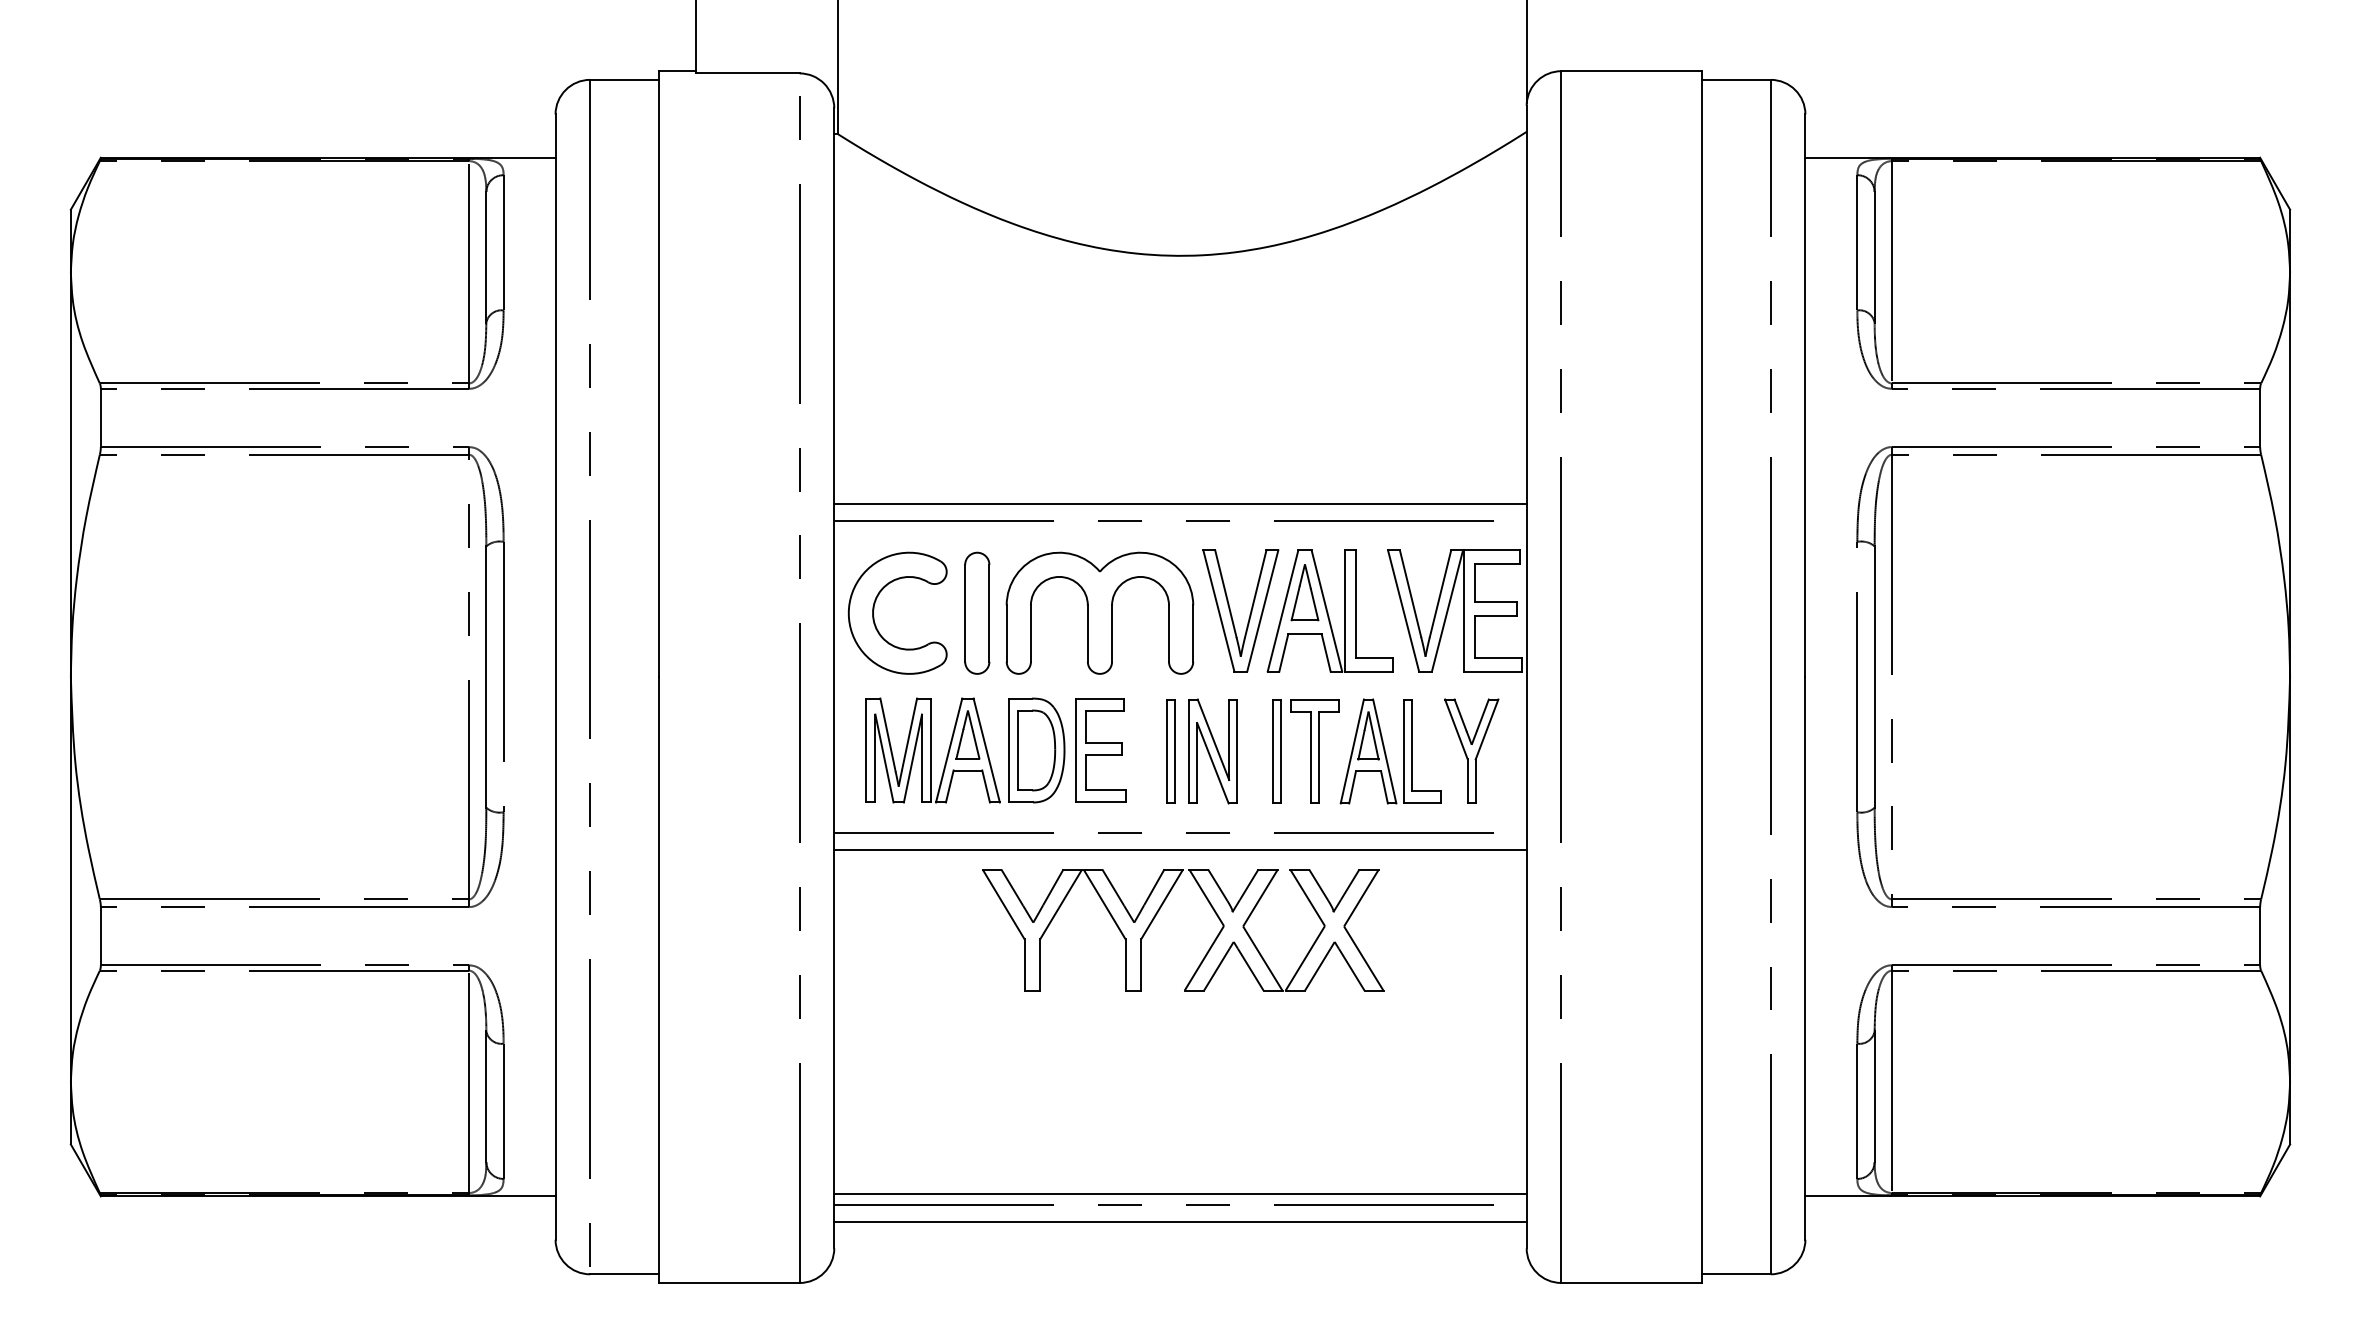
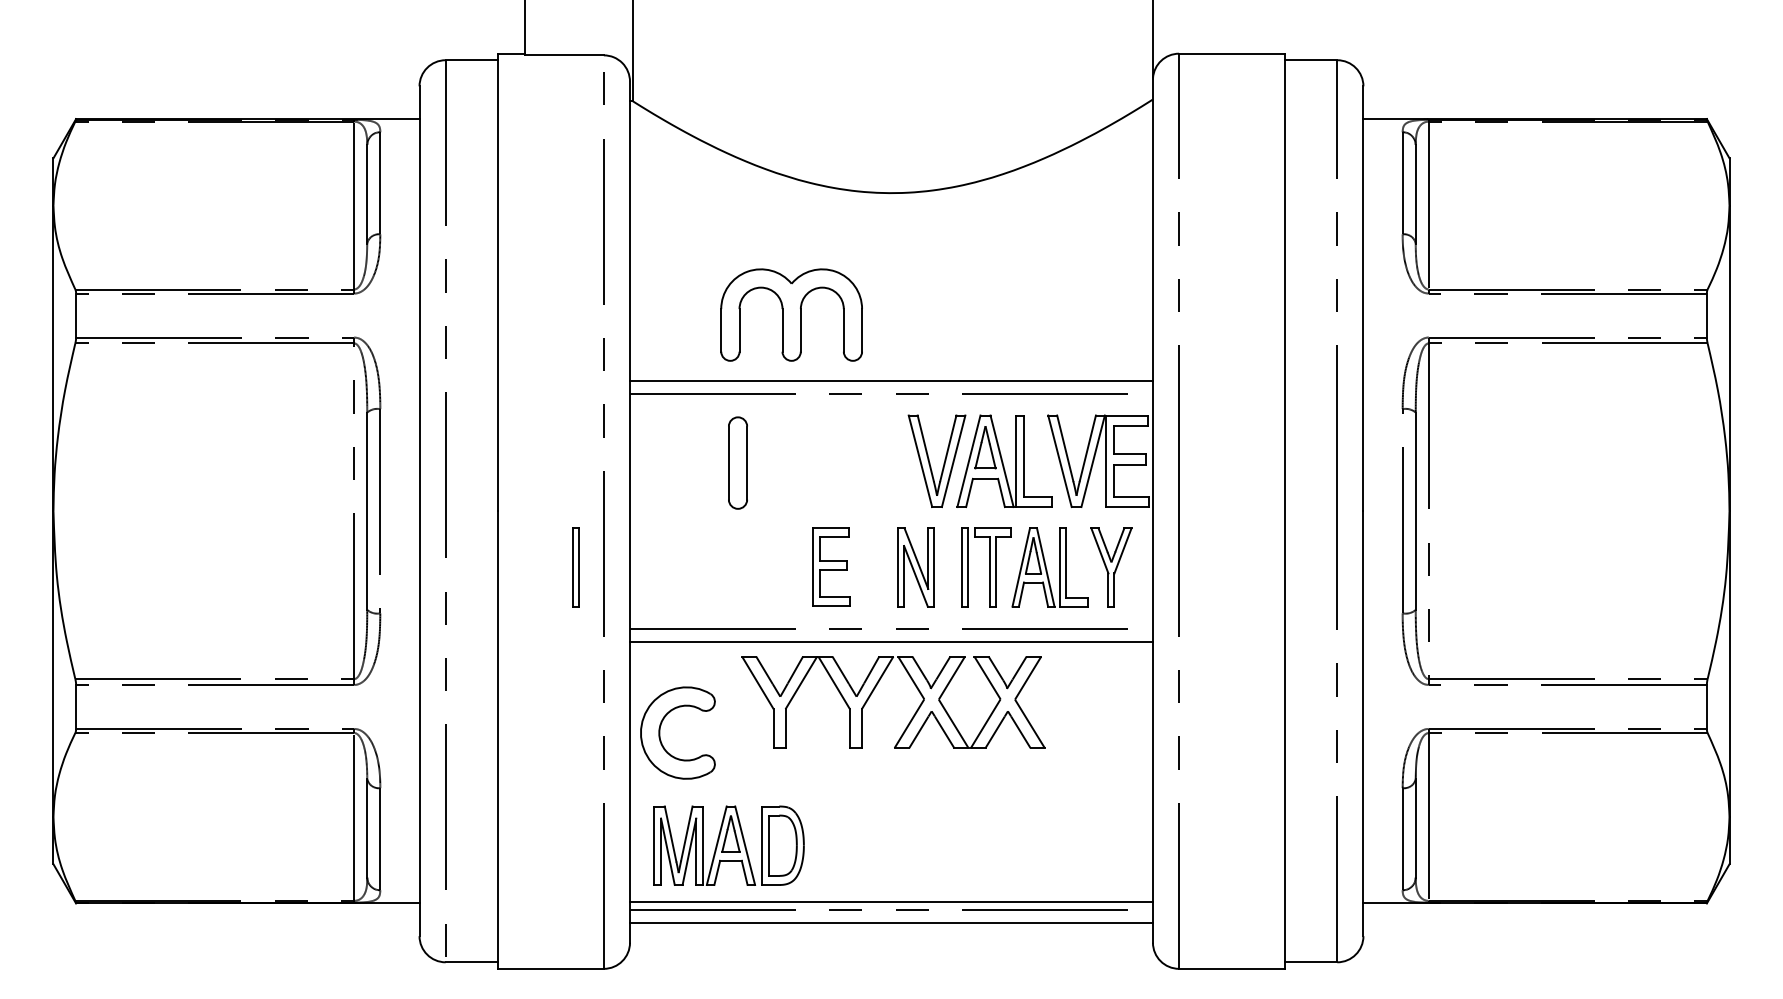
part: (874, 612) -> (660, 732), moved
part: (1099, 612) -> (791, 314), moved
part: (964, 750) -> (728, 845), moved
part: (1169, 751) -> (575, 567), moved

